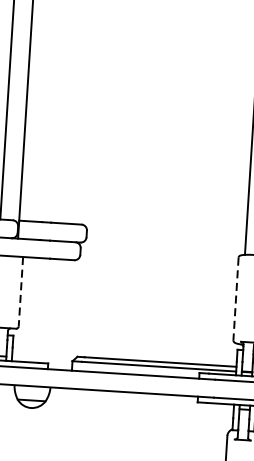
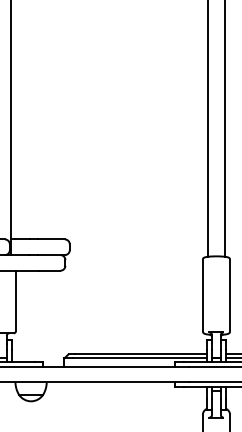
line: (20, 292) -> (15, 301), dashed -> solid
line: (235, 298) -> (202, 295), dashed -> solid

